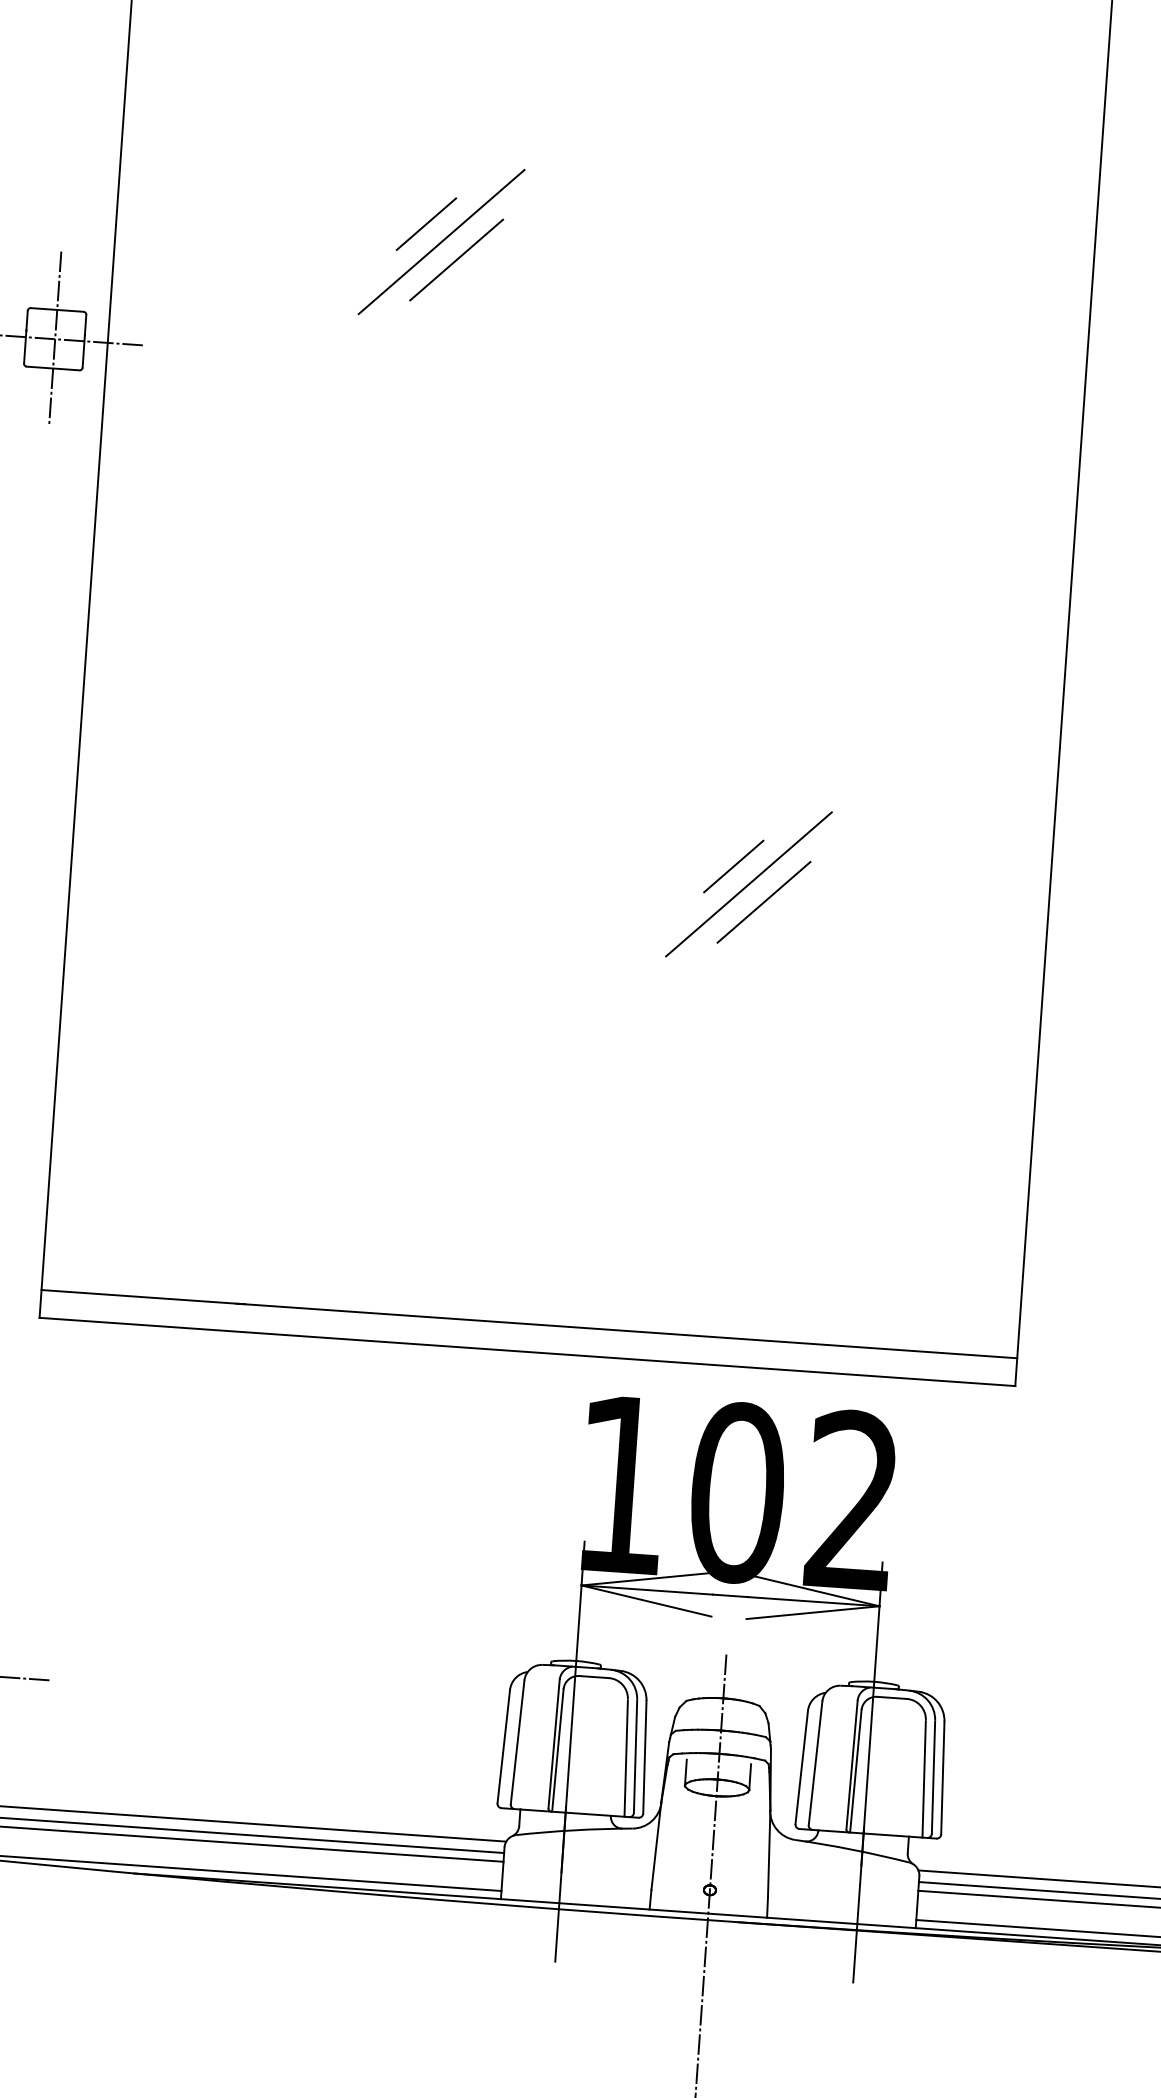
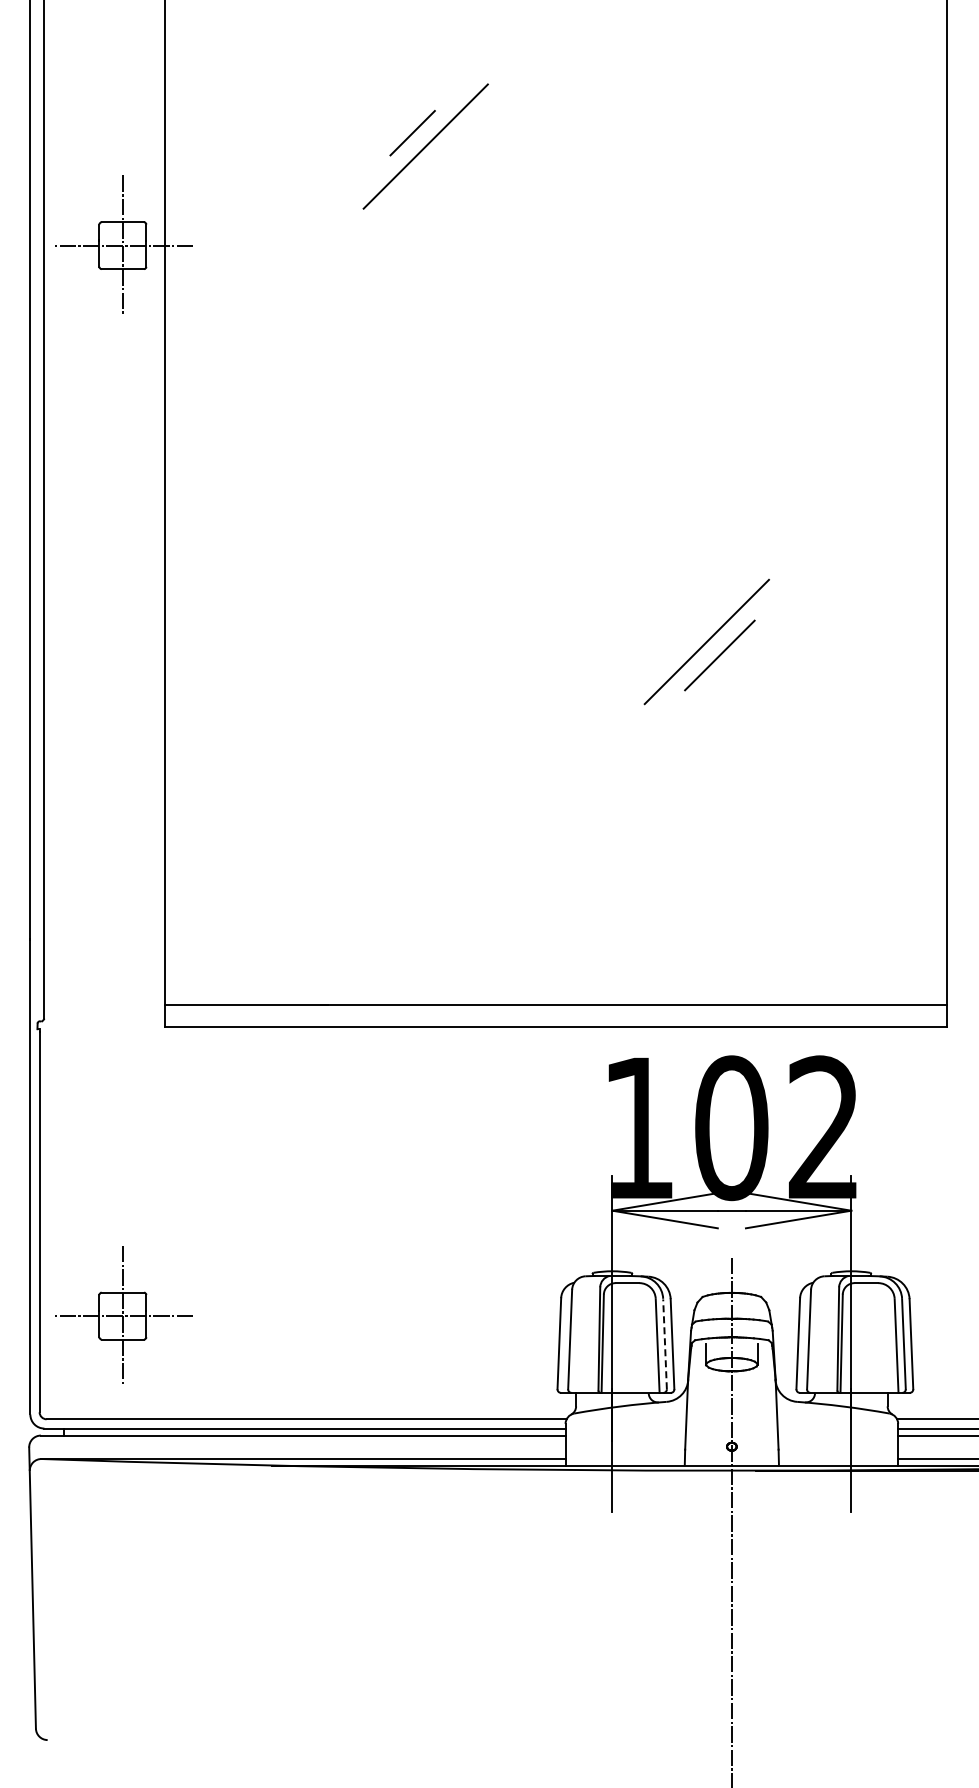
line: (456, 259) -> (438, 159), removed
line: (733, 866) -> (693, 628), removed
line: (636, 1756) -> (665, 1344), solid -> dashed

